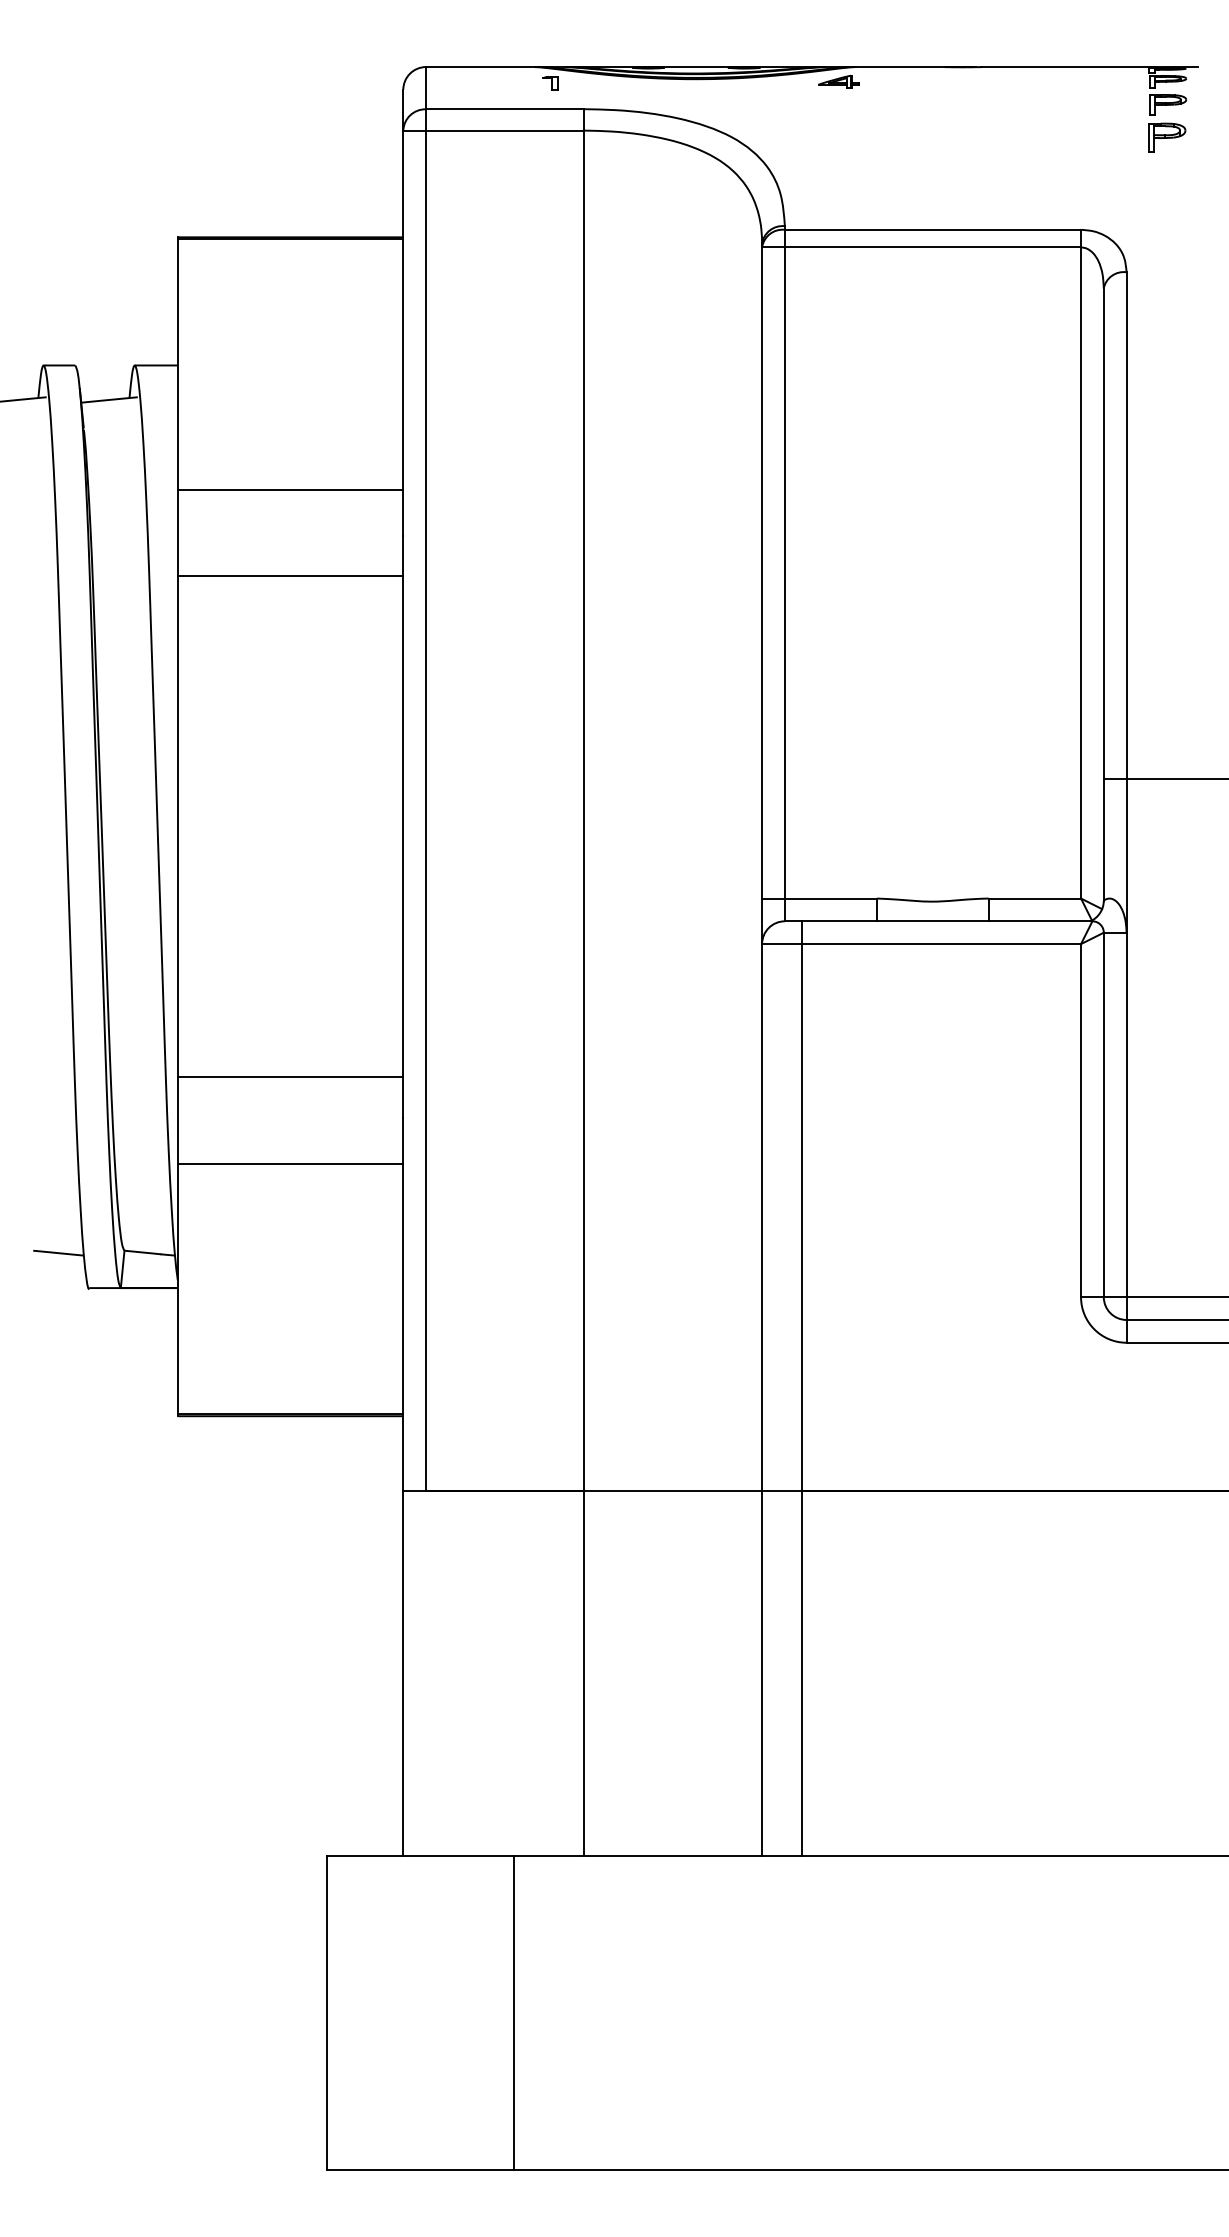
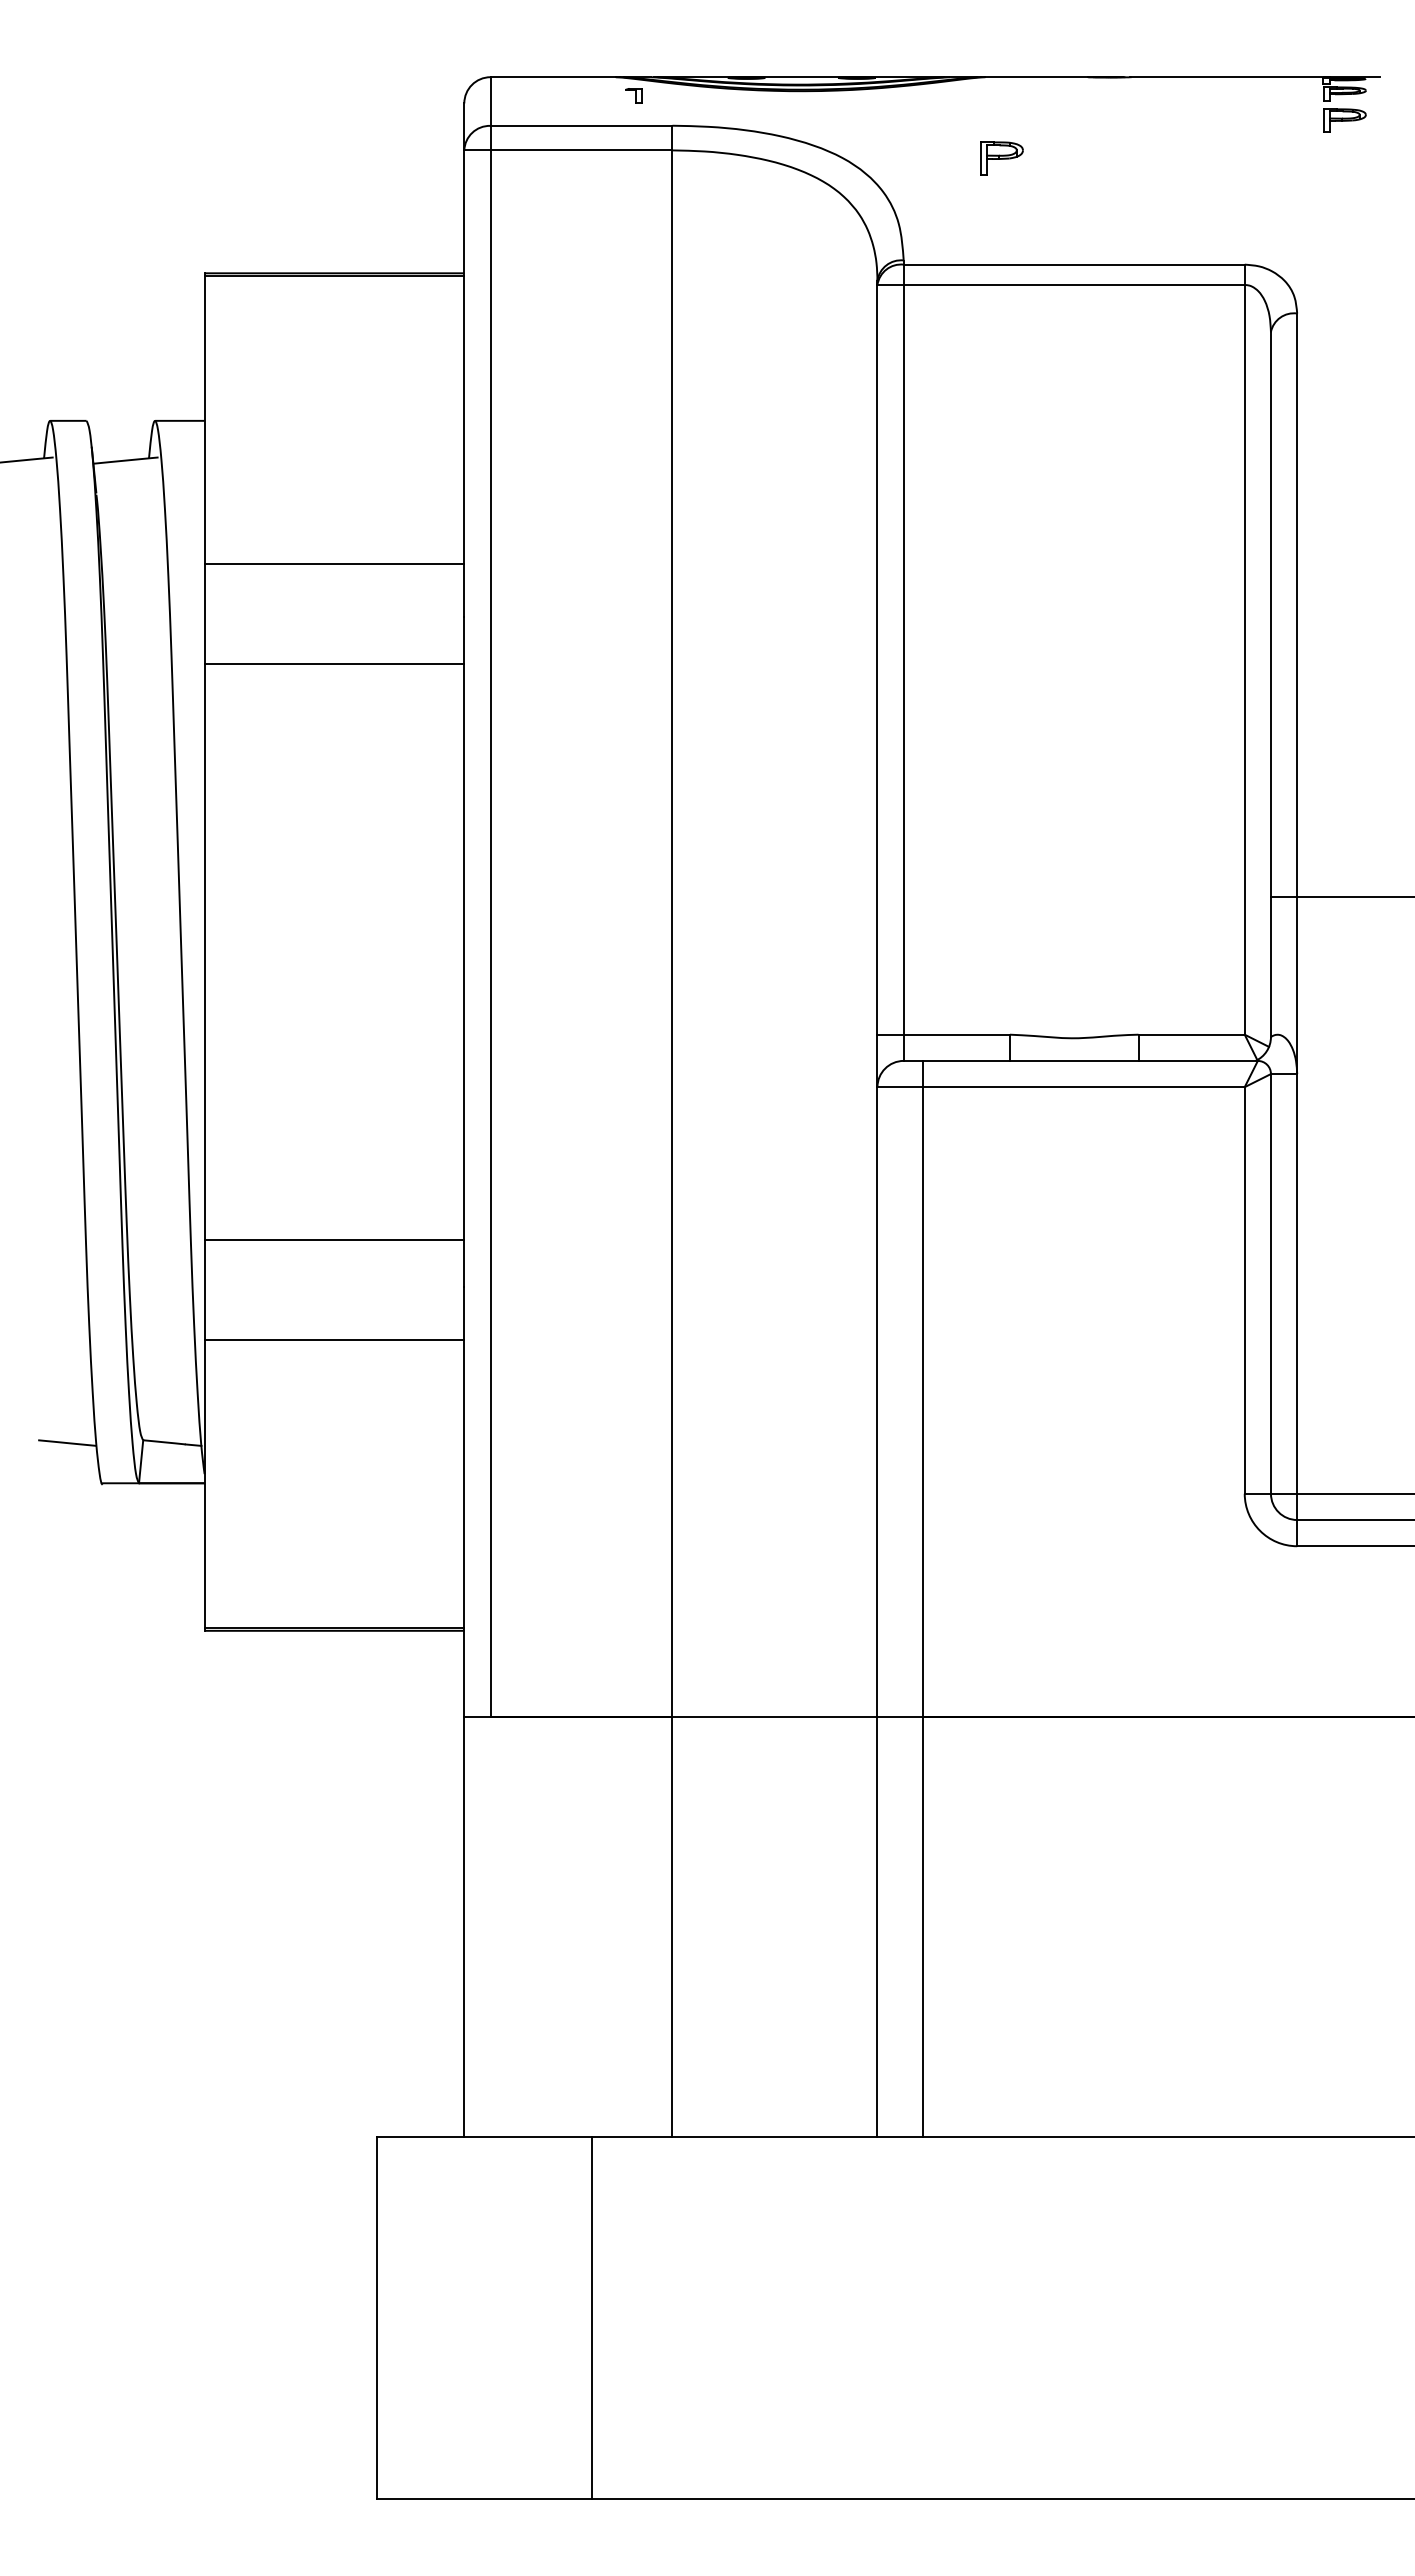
part: (838, 81) -> (965, 93), removed
part: (1166, 137) -> (1001, 158), moved

